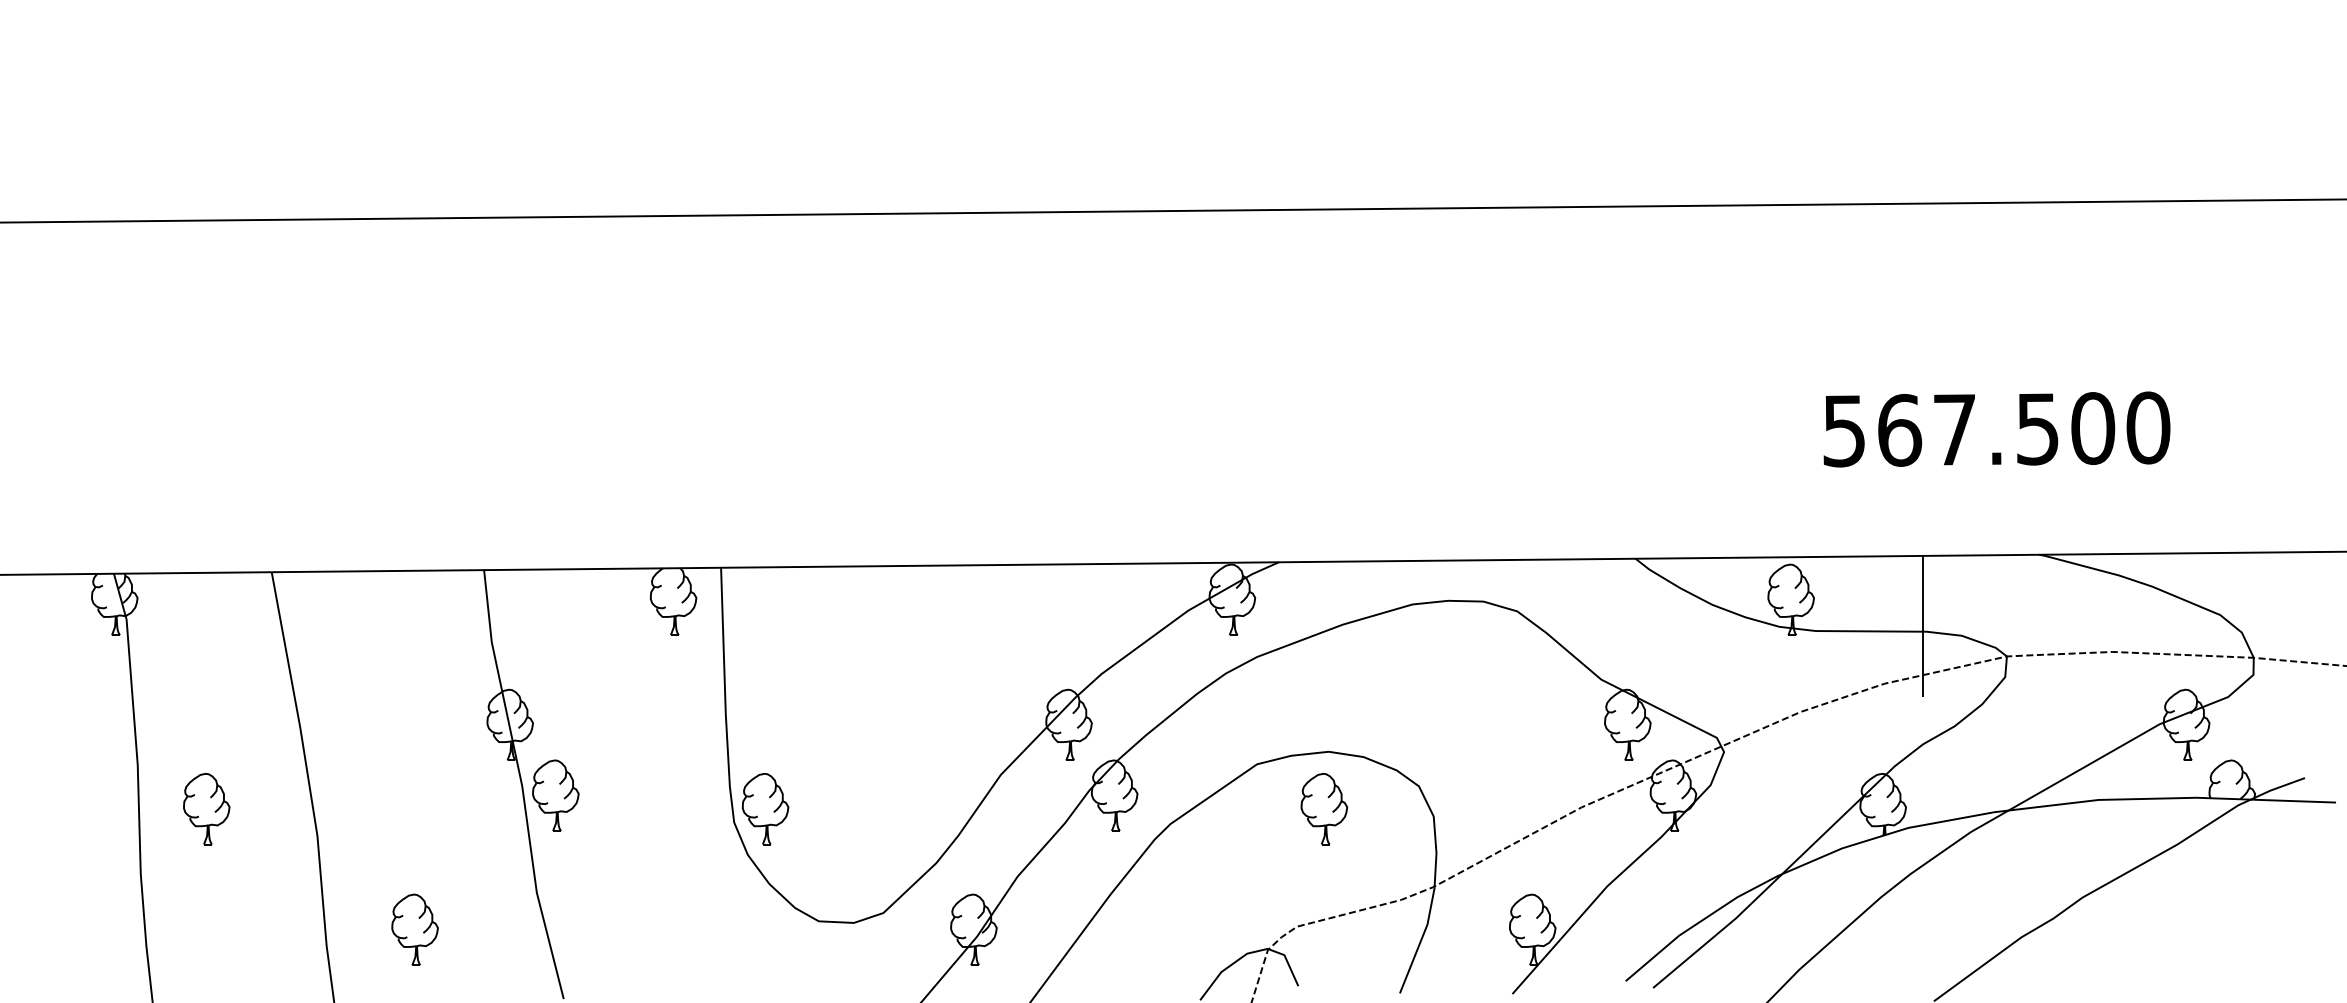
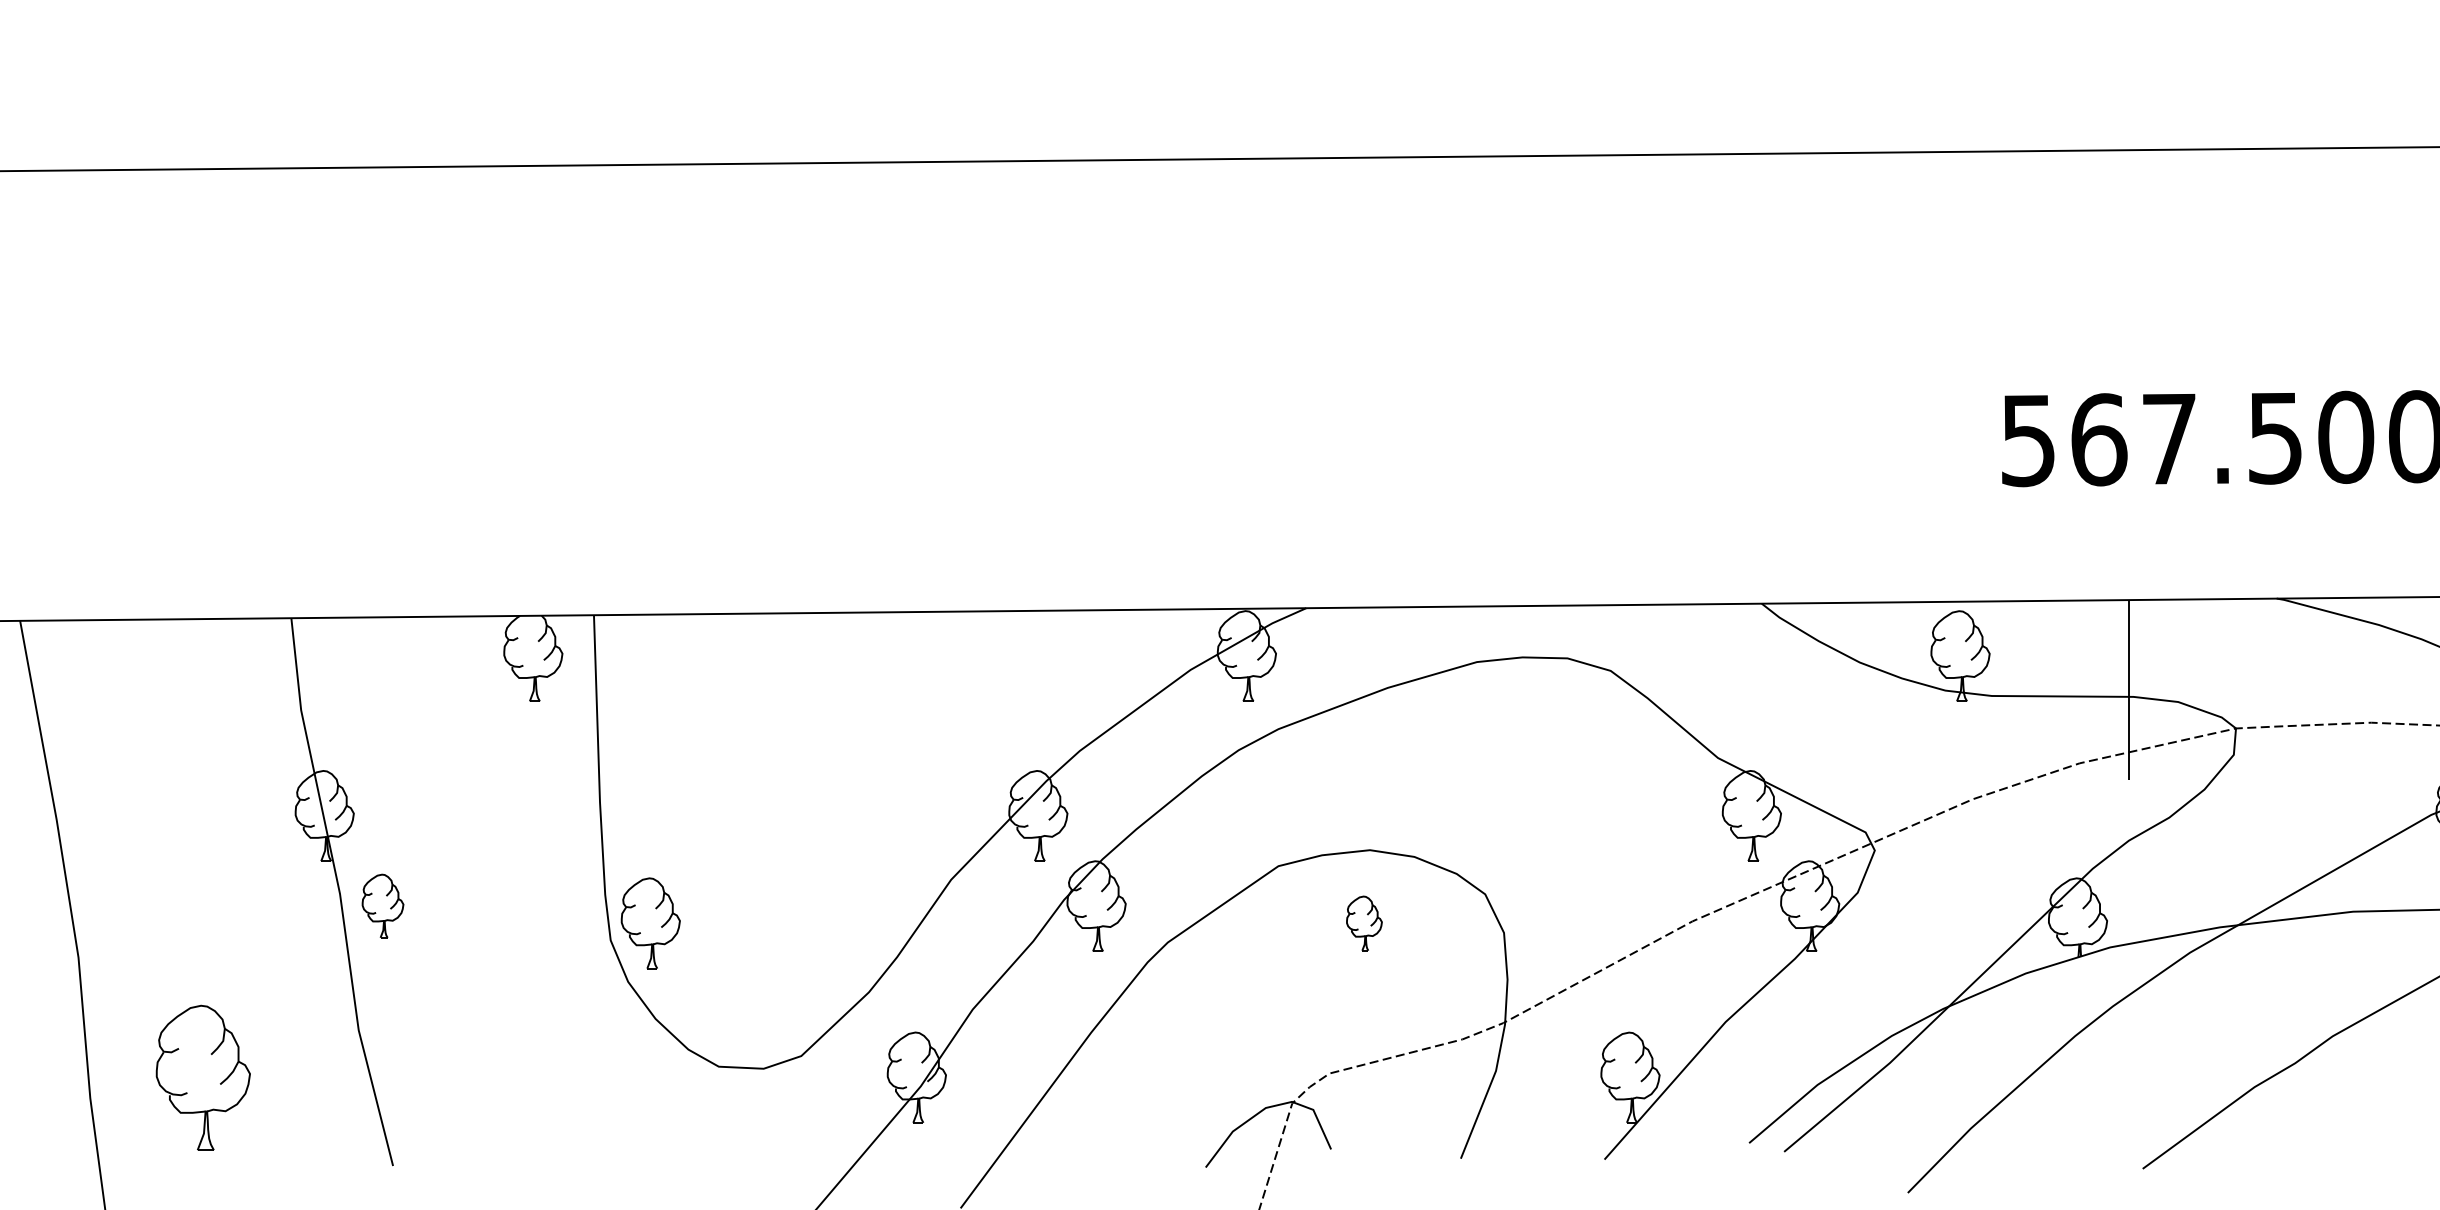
part: (555, 795) -> (382, 906), size x0.7
part: (1324, 809) -> (1364, 923), size x0.6
part: (414, 929) -> (202, 1077), size x1.6

